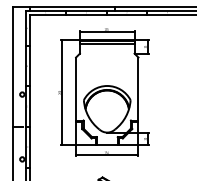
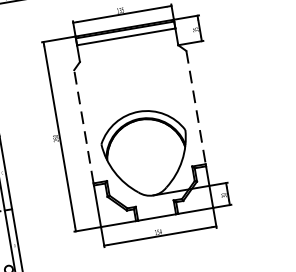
line: (76, 88) -> (84, 125), solid -> dashed
line: (138, 89) -> (196, 108), solid -> dashed

